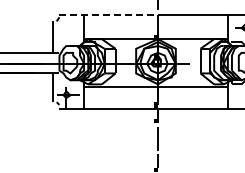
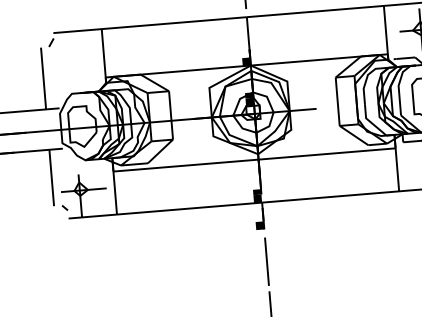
line: (109, 14) -> (151, 24), dashed -> solid

